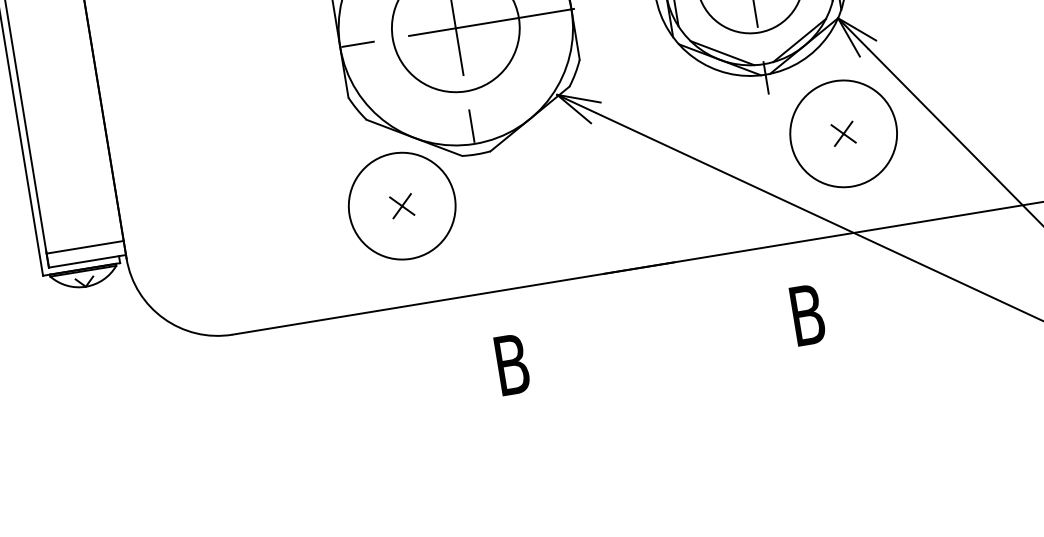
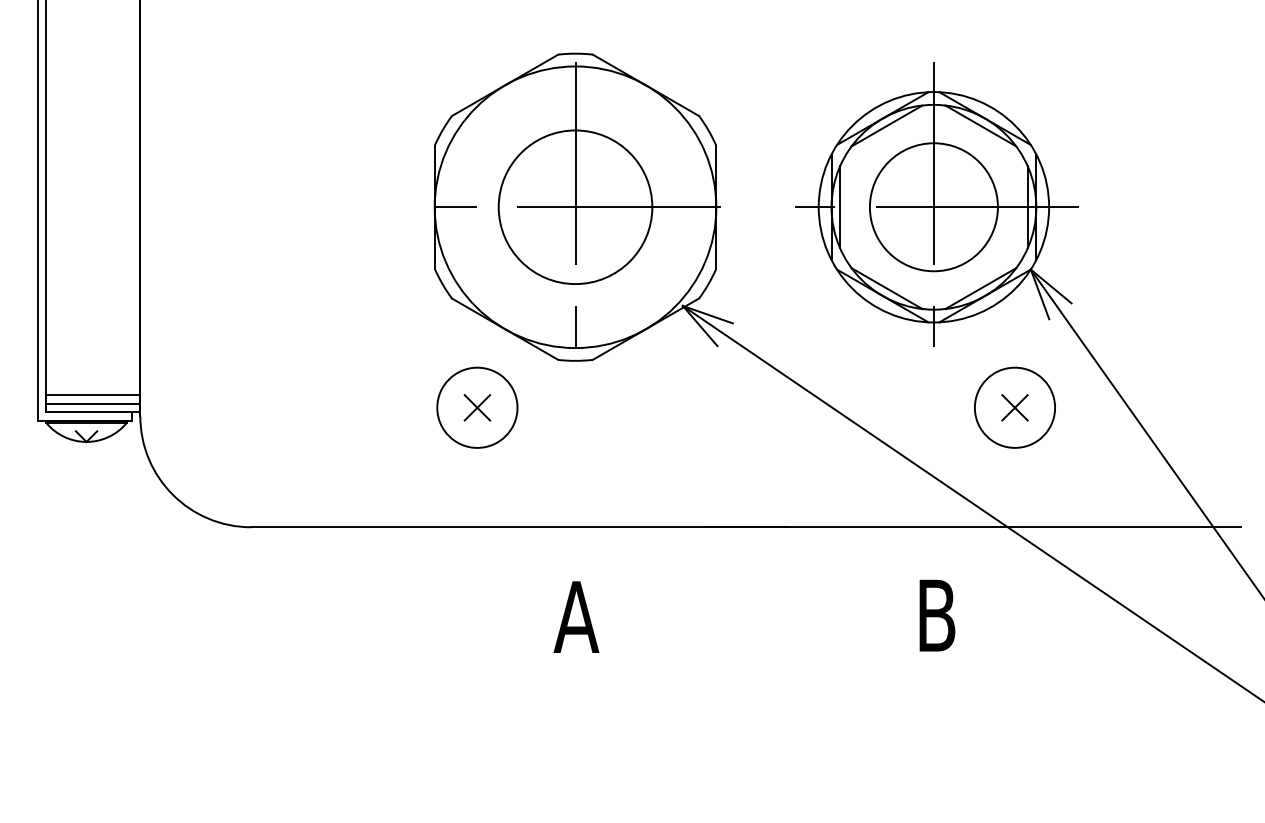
circle: (843, 133) -> (1014, 407), size x0.62
circle: (402, 205) -> (477, 407), size x0.62
line: (86, 254) -> (93, 403), added
text: (511, 364) -> (576, 616), B -> A

